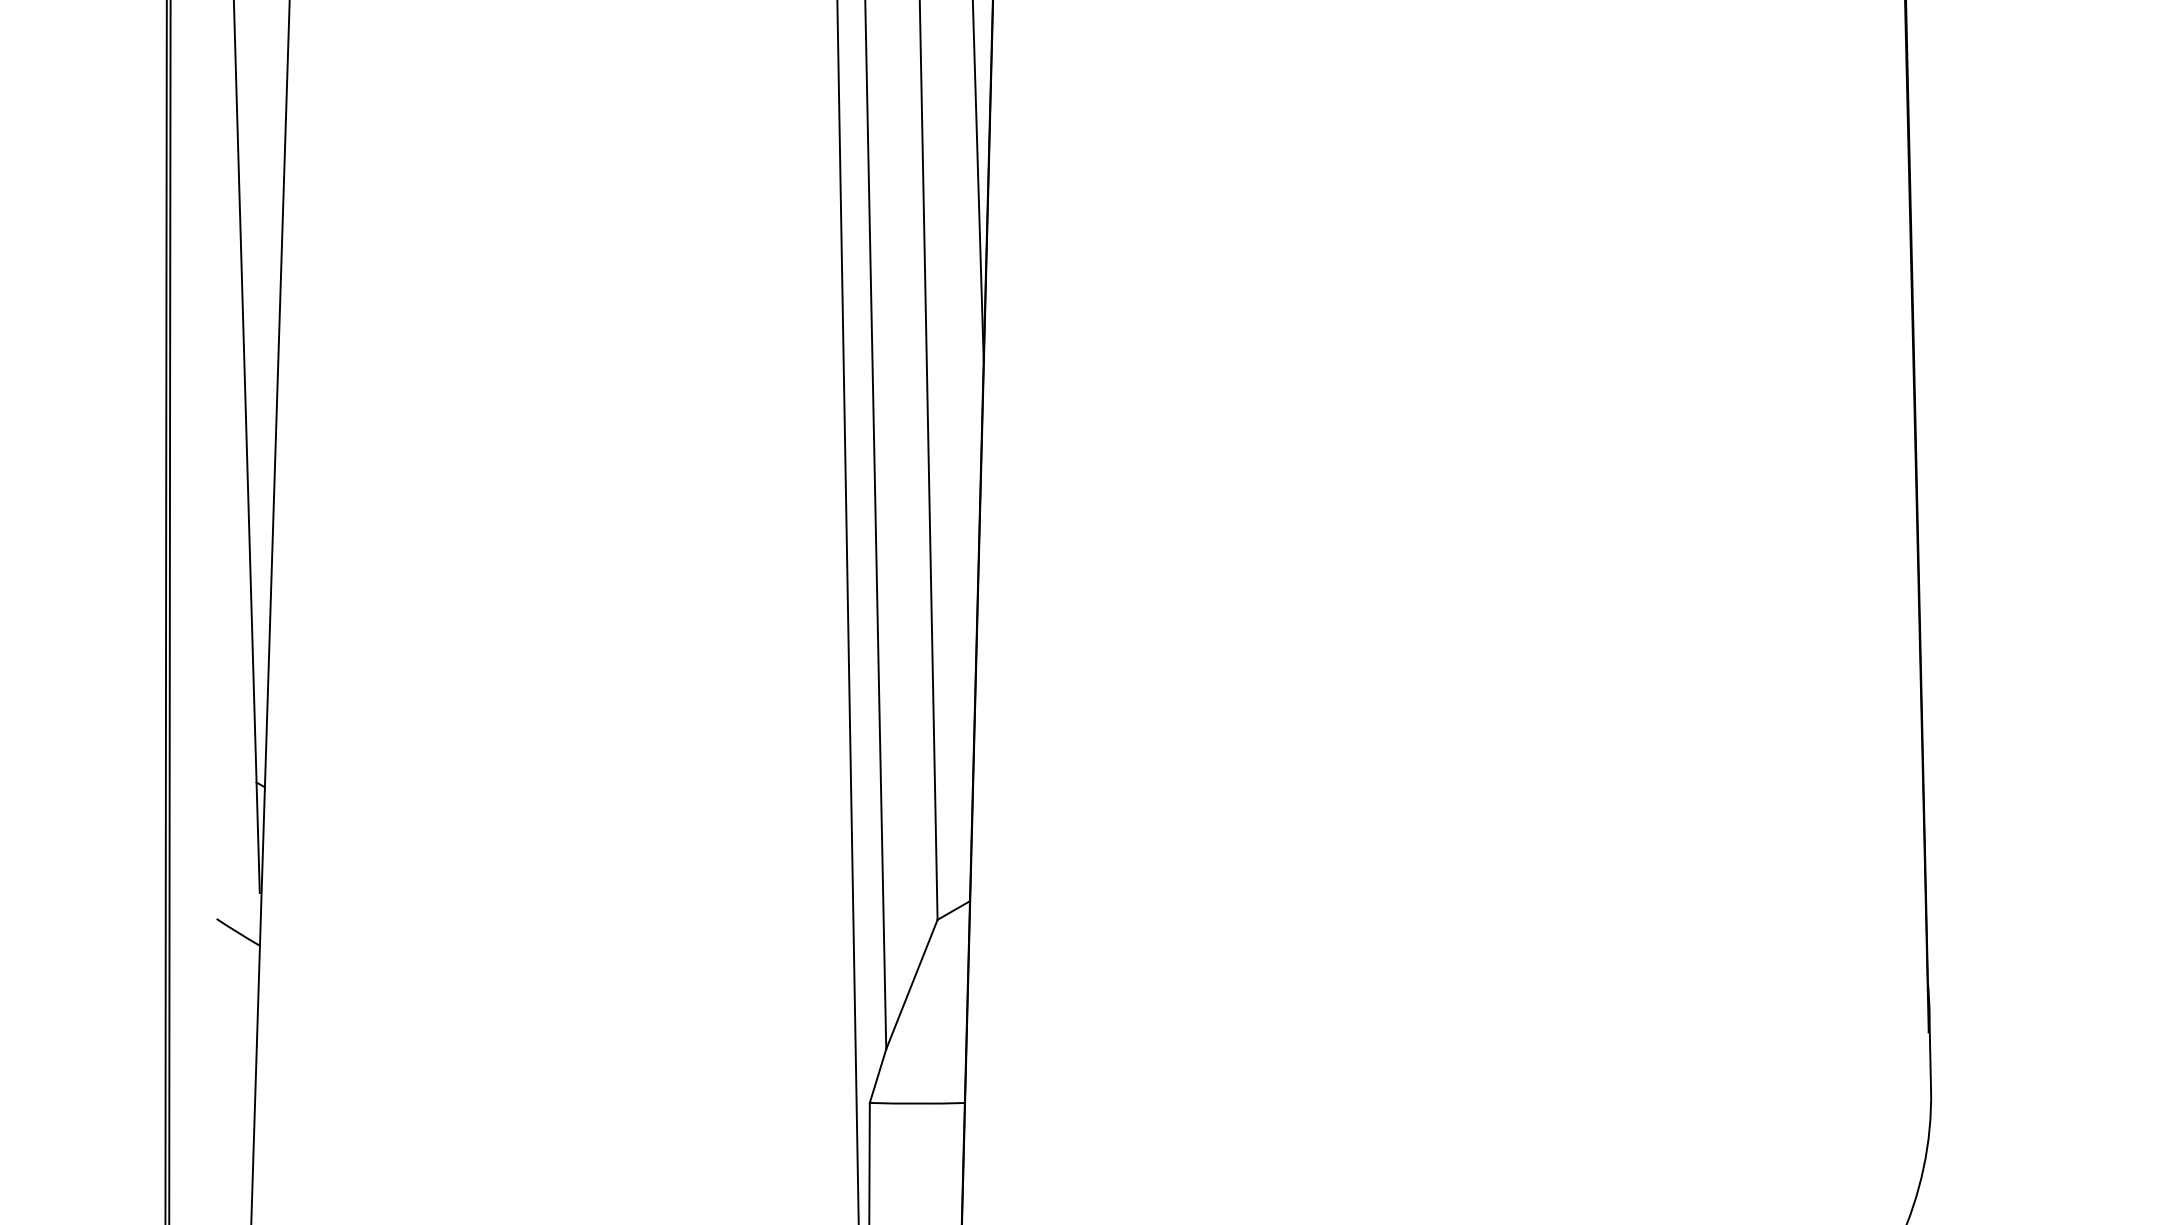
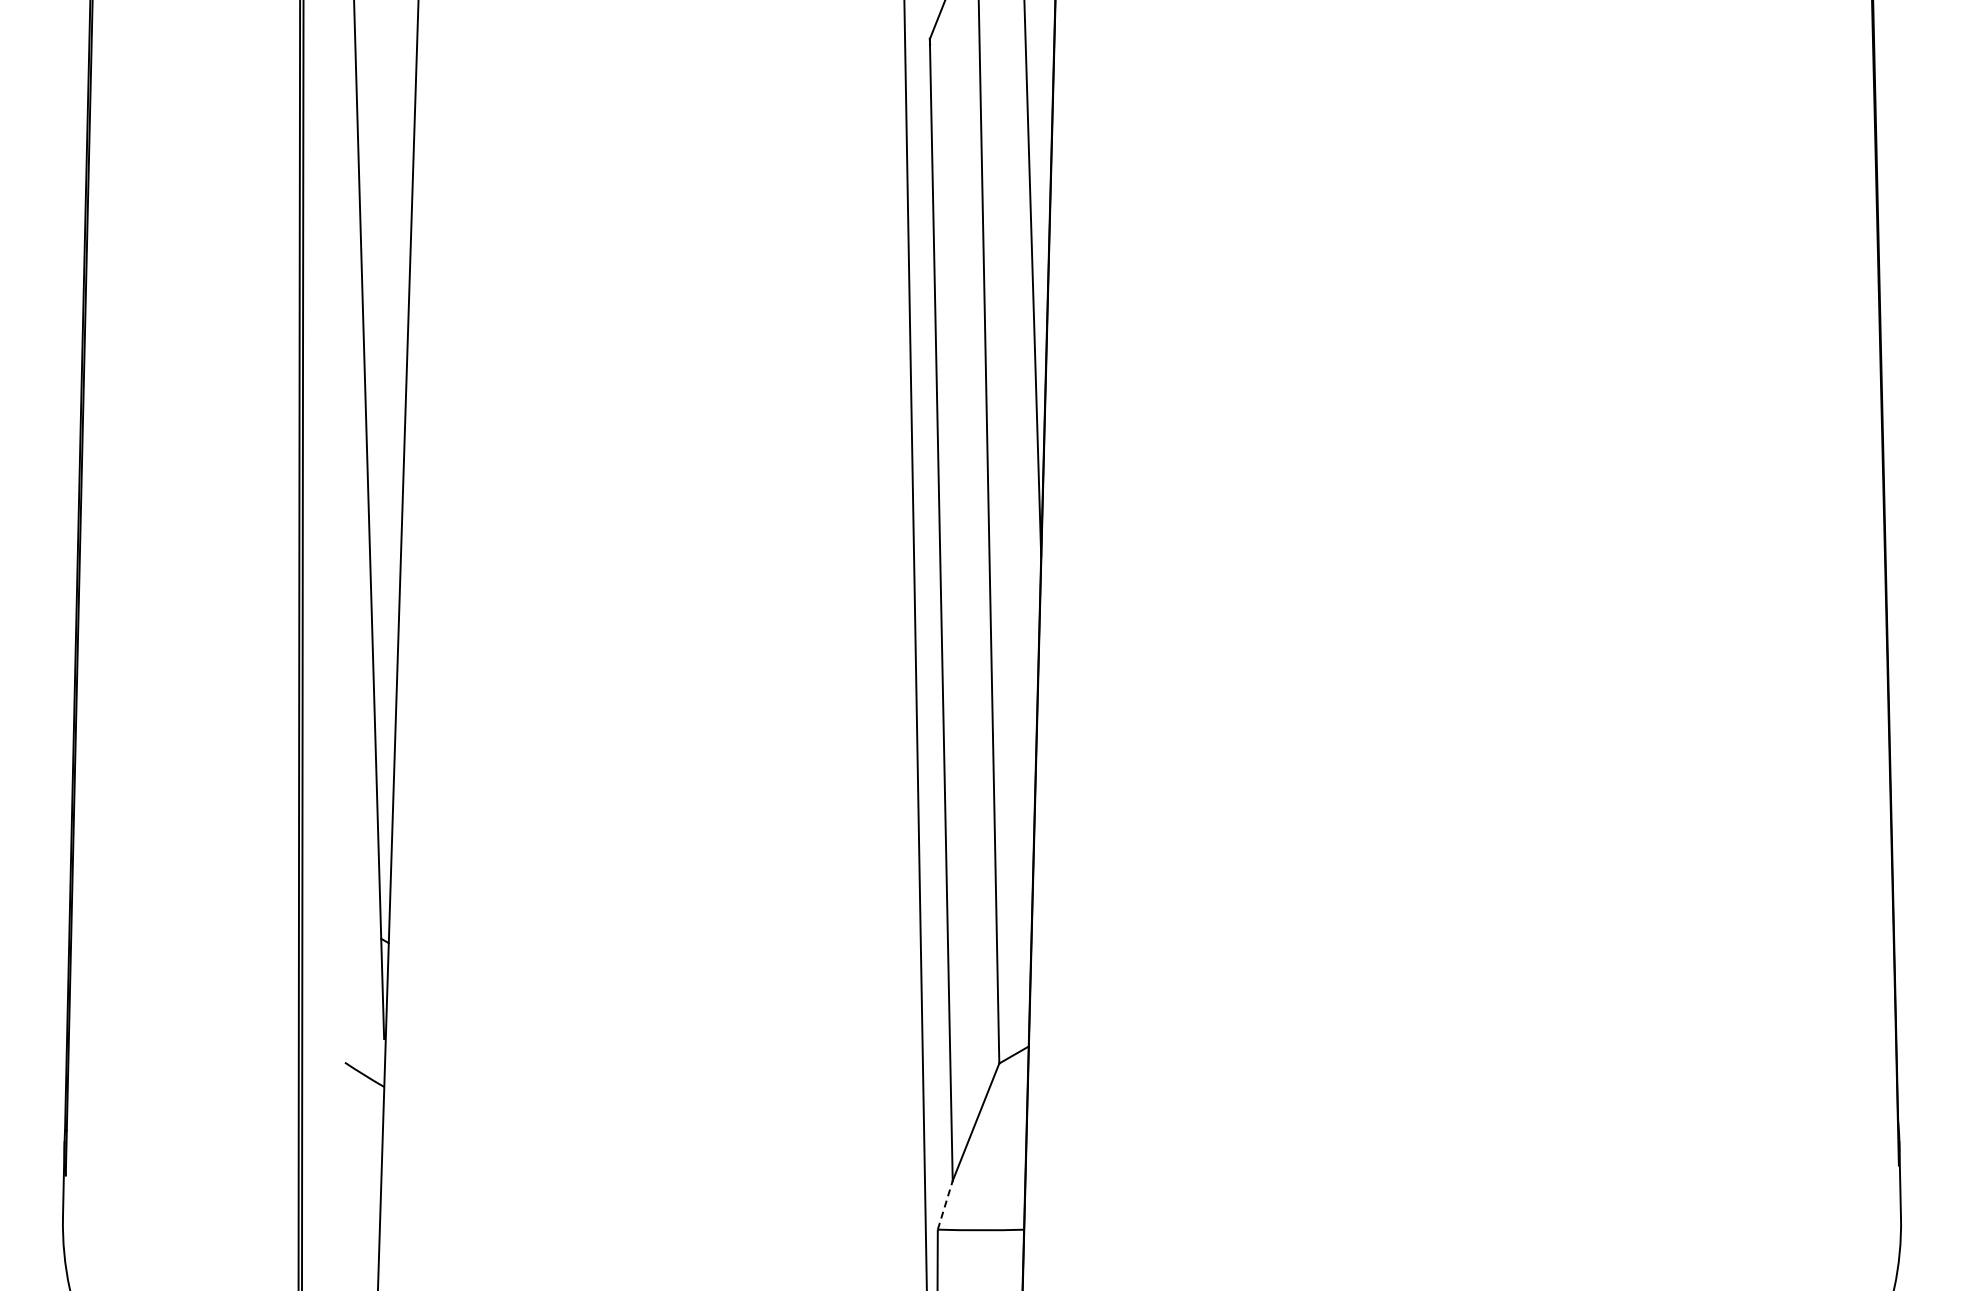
line: (878, 1075) -> (945, 1204), solid -> dashed

